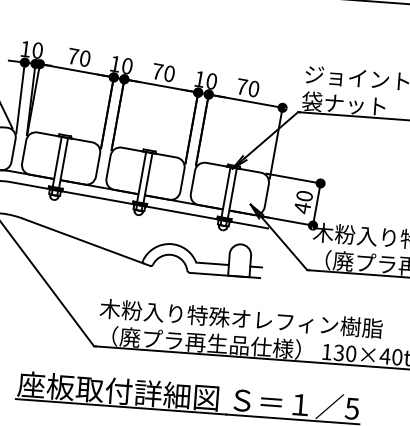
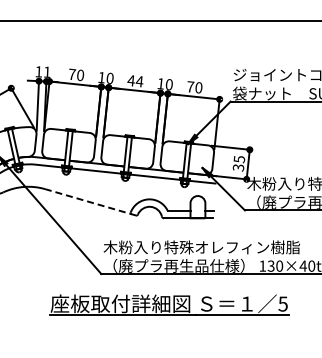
text: (38, 49) -> (47, 71), 10 -> 11
text: (163, 73) -> (135, 81), 70 -> 44
text: (302, 201) -> (238, 163), 40 -> 35
line: (86, 242) -> (90, 202), solid -> dashed

